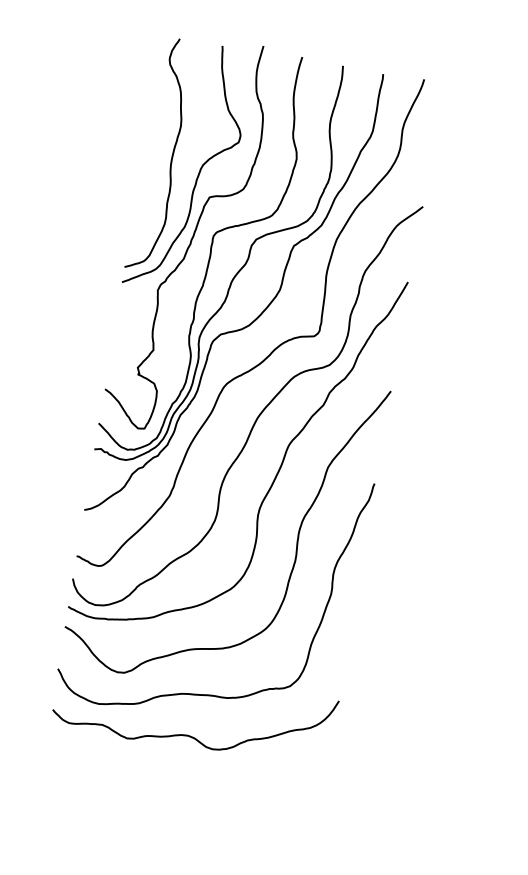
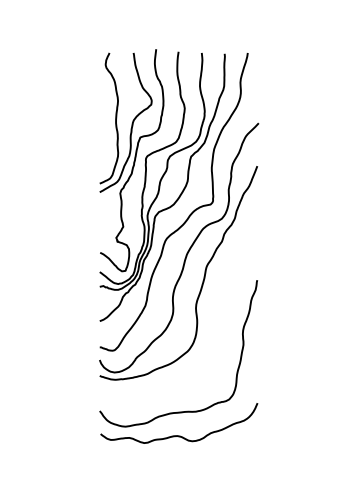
curve: (296, 538) -> (219, 317), removed

